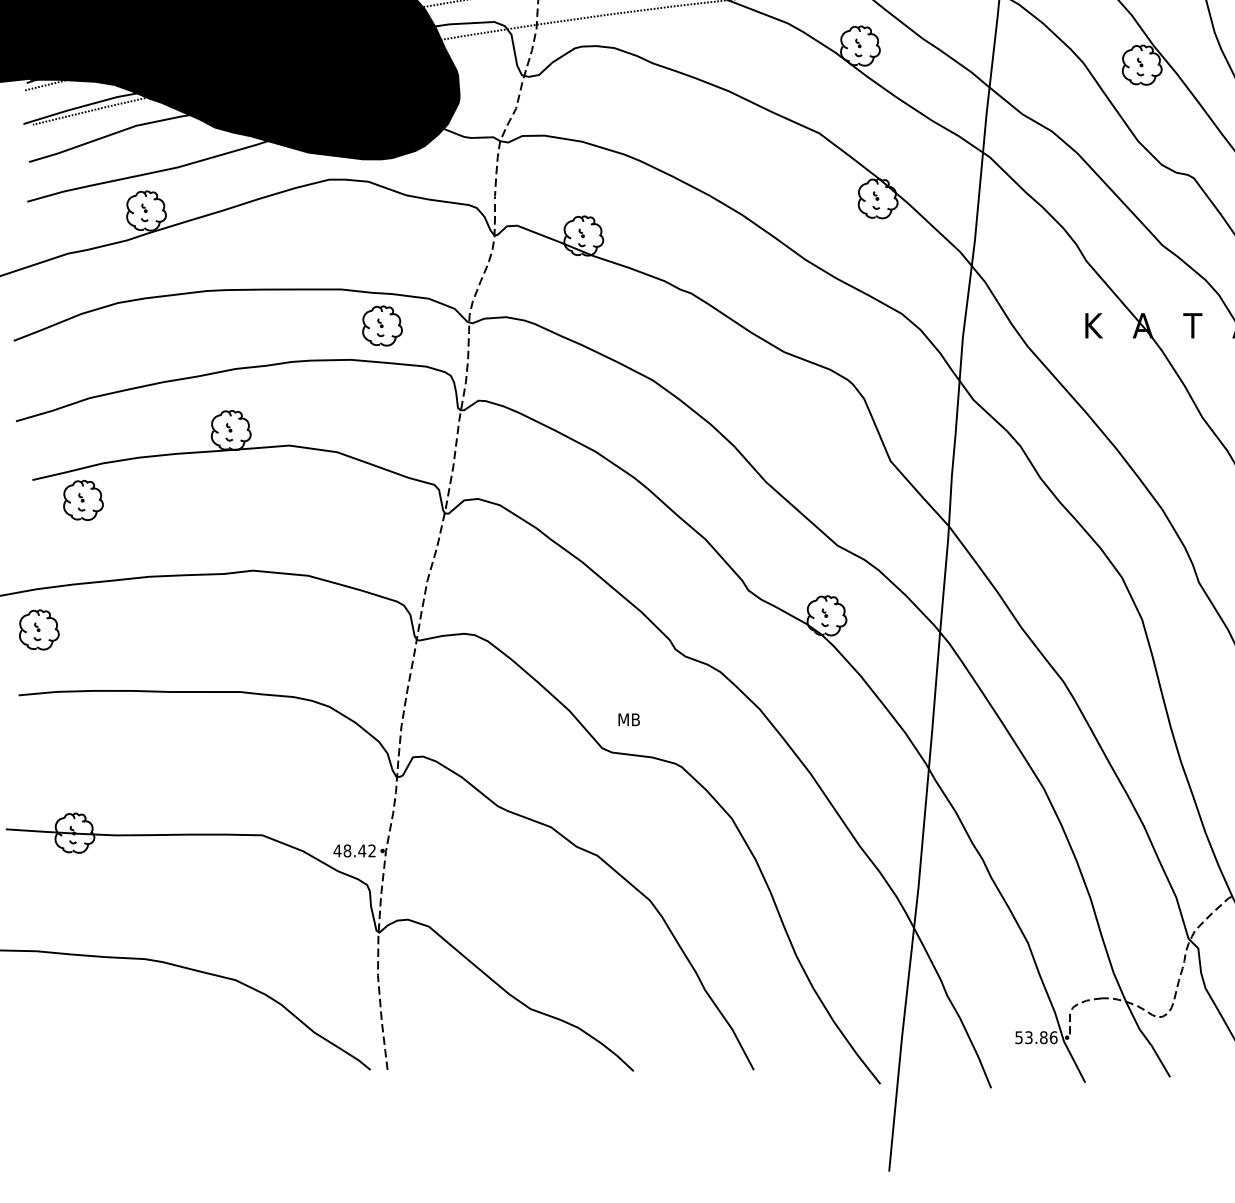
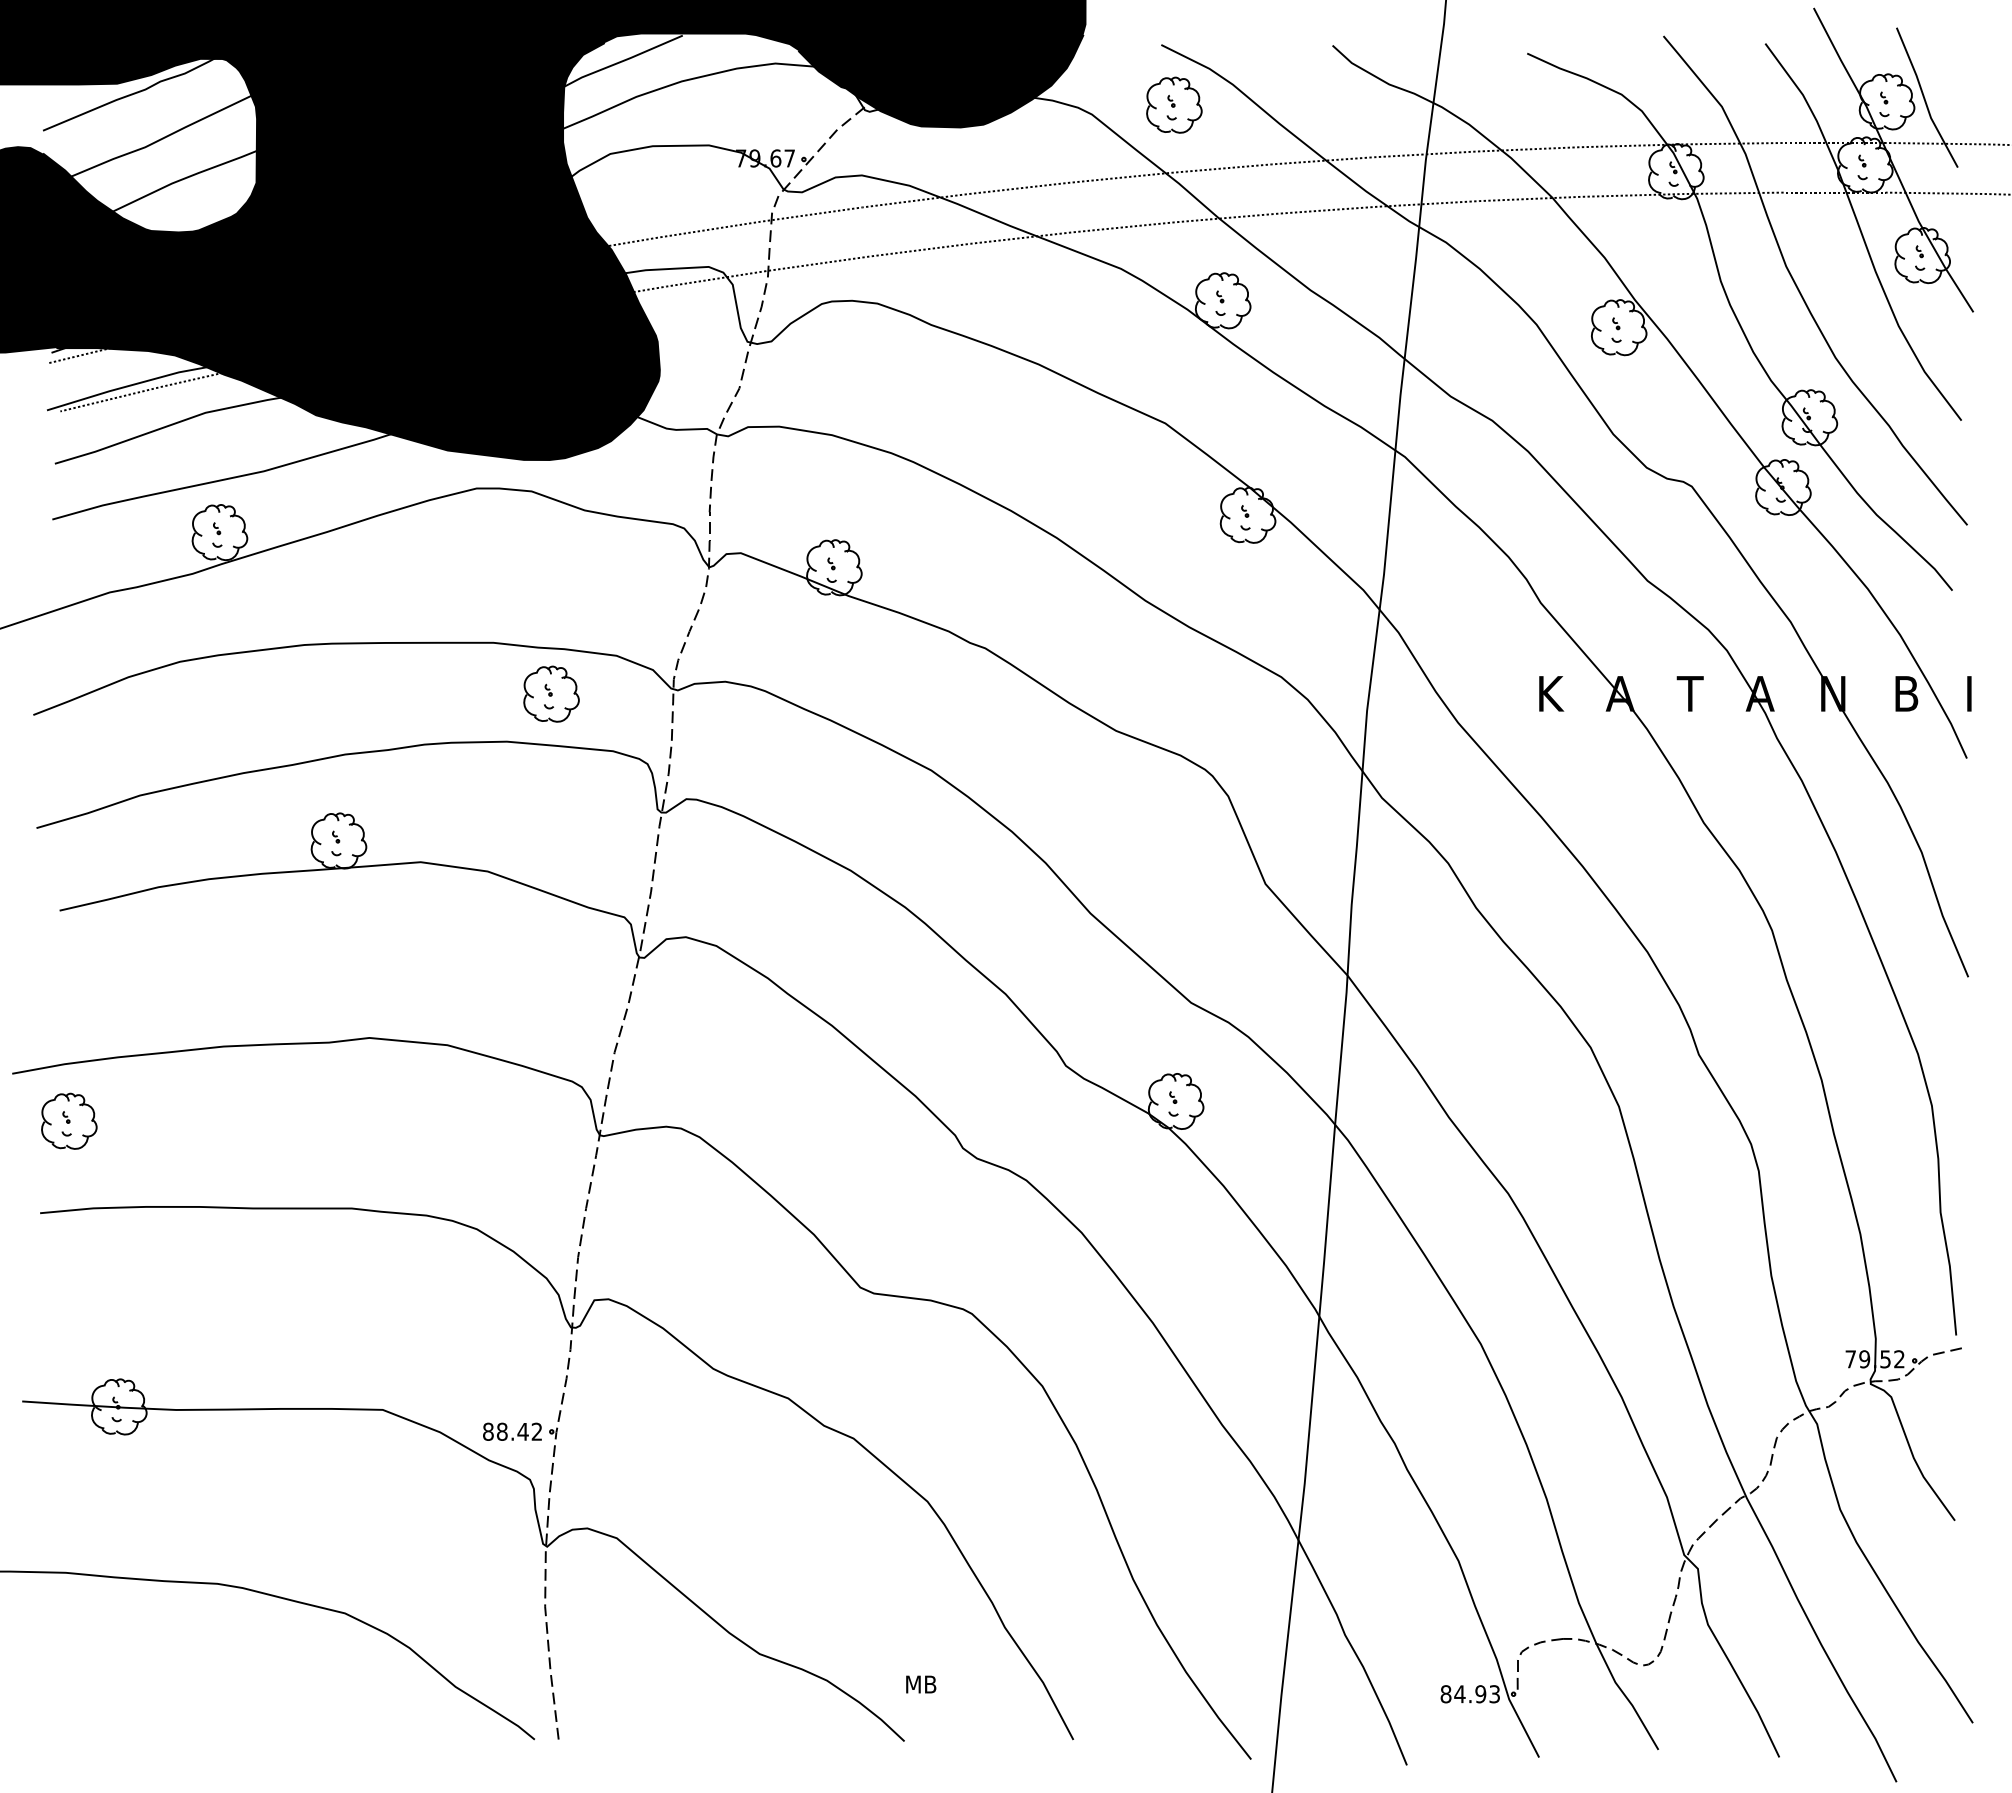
part: (83, 499) -> (131, 938), removed
text: (629, 719) -> (921, 1684), moved
text: (337, 850) -> (488, 1431), 48.42 -> 88.42
text: (1036, 1037) -> (1470, 1694), 53.86 -> 84.93

